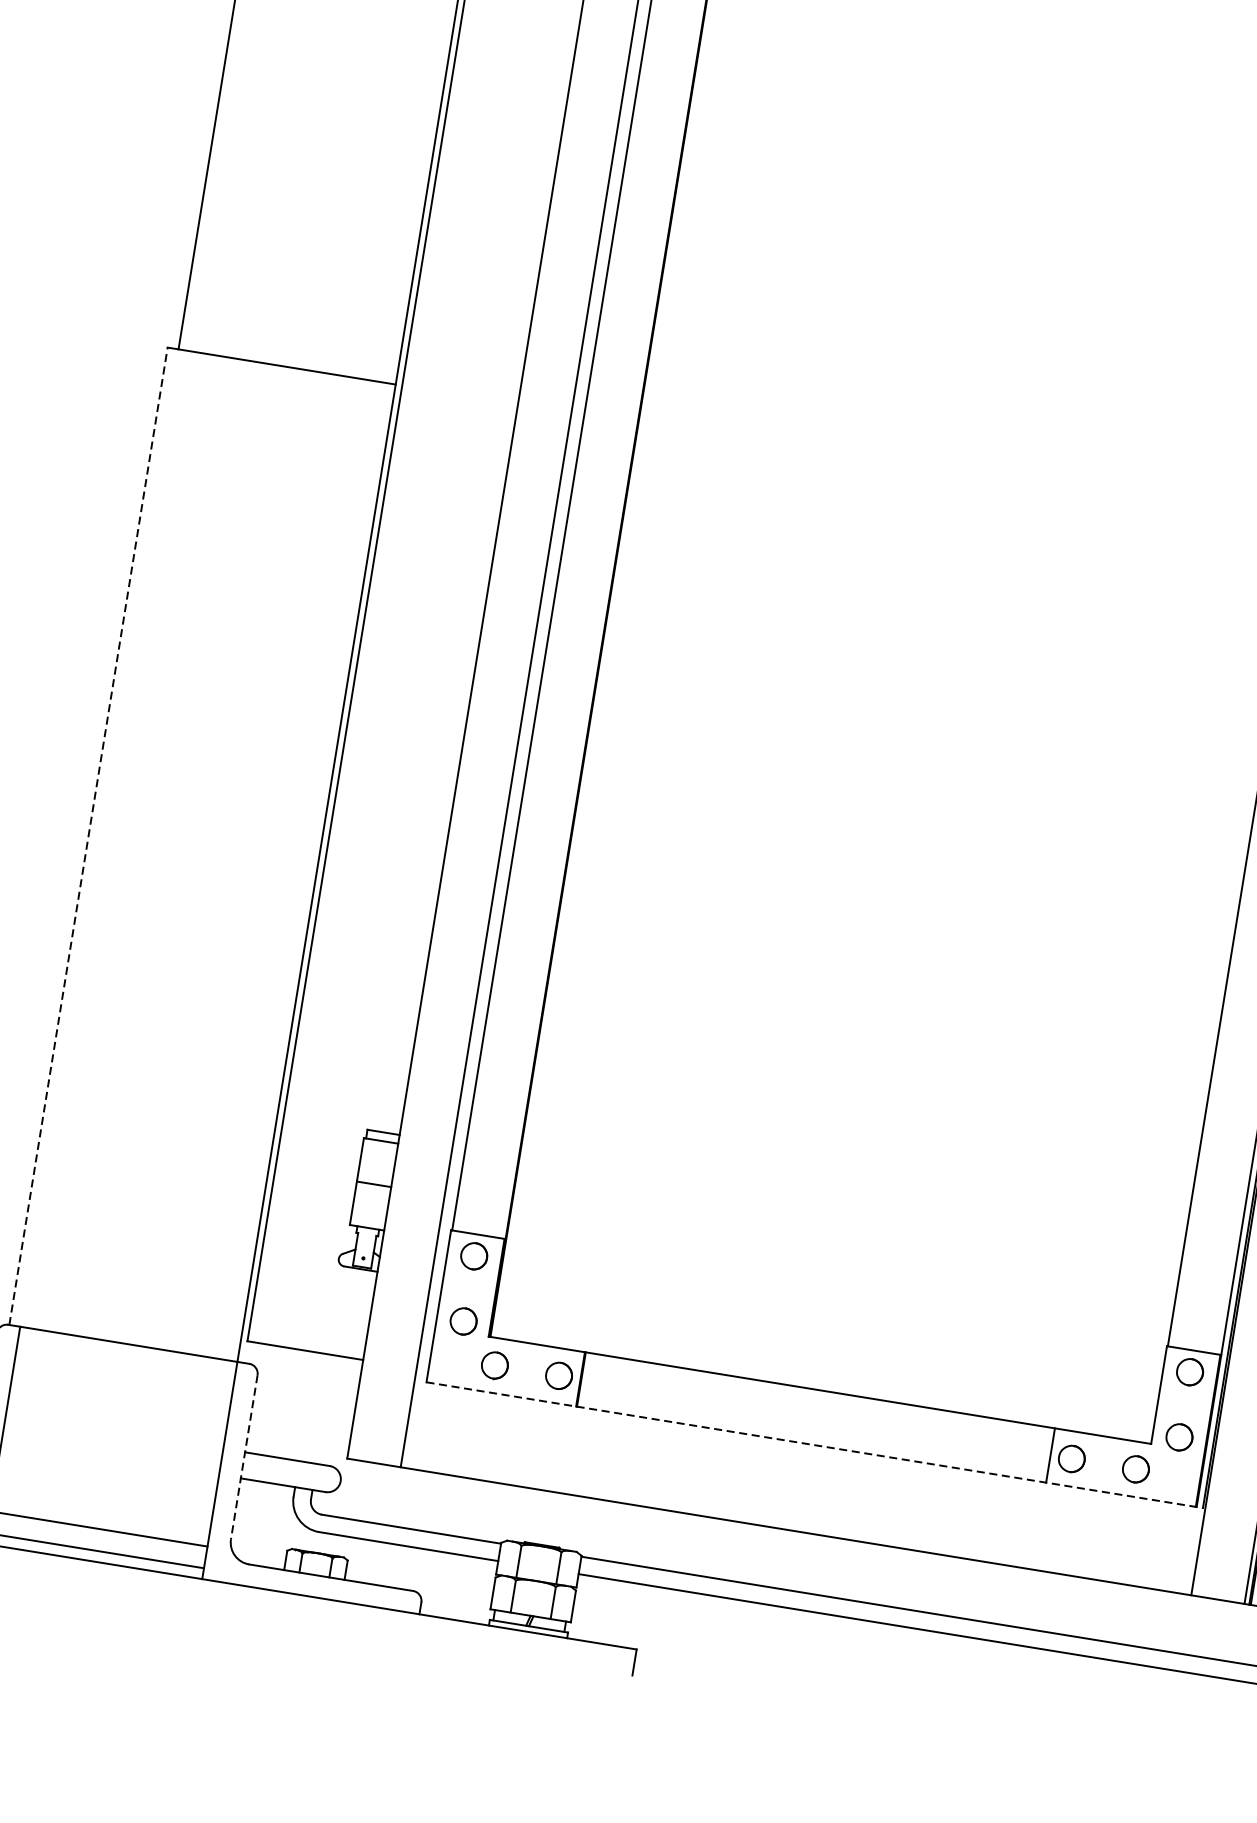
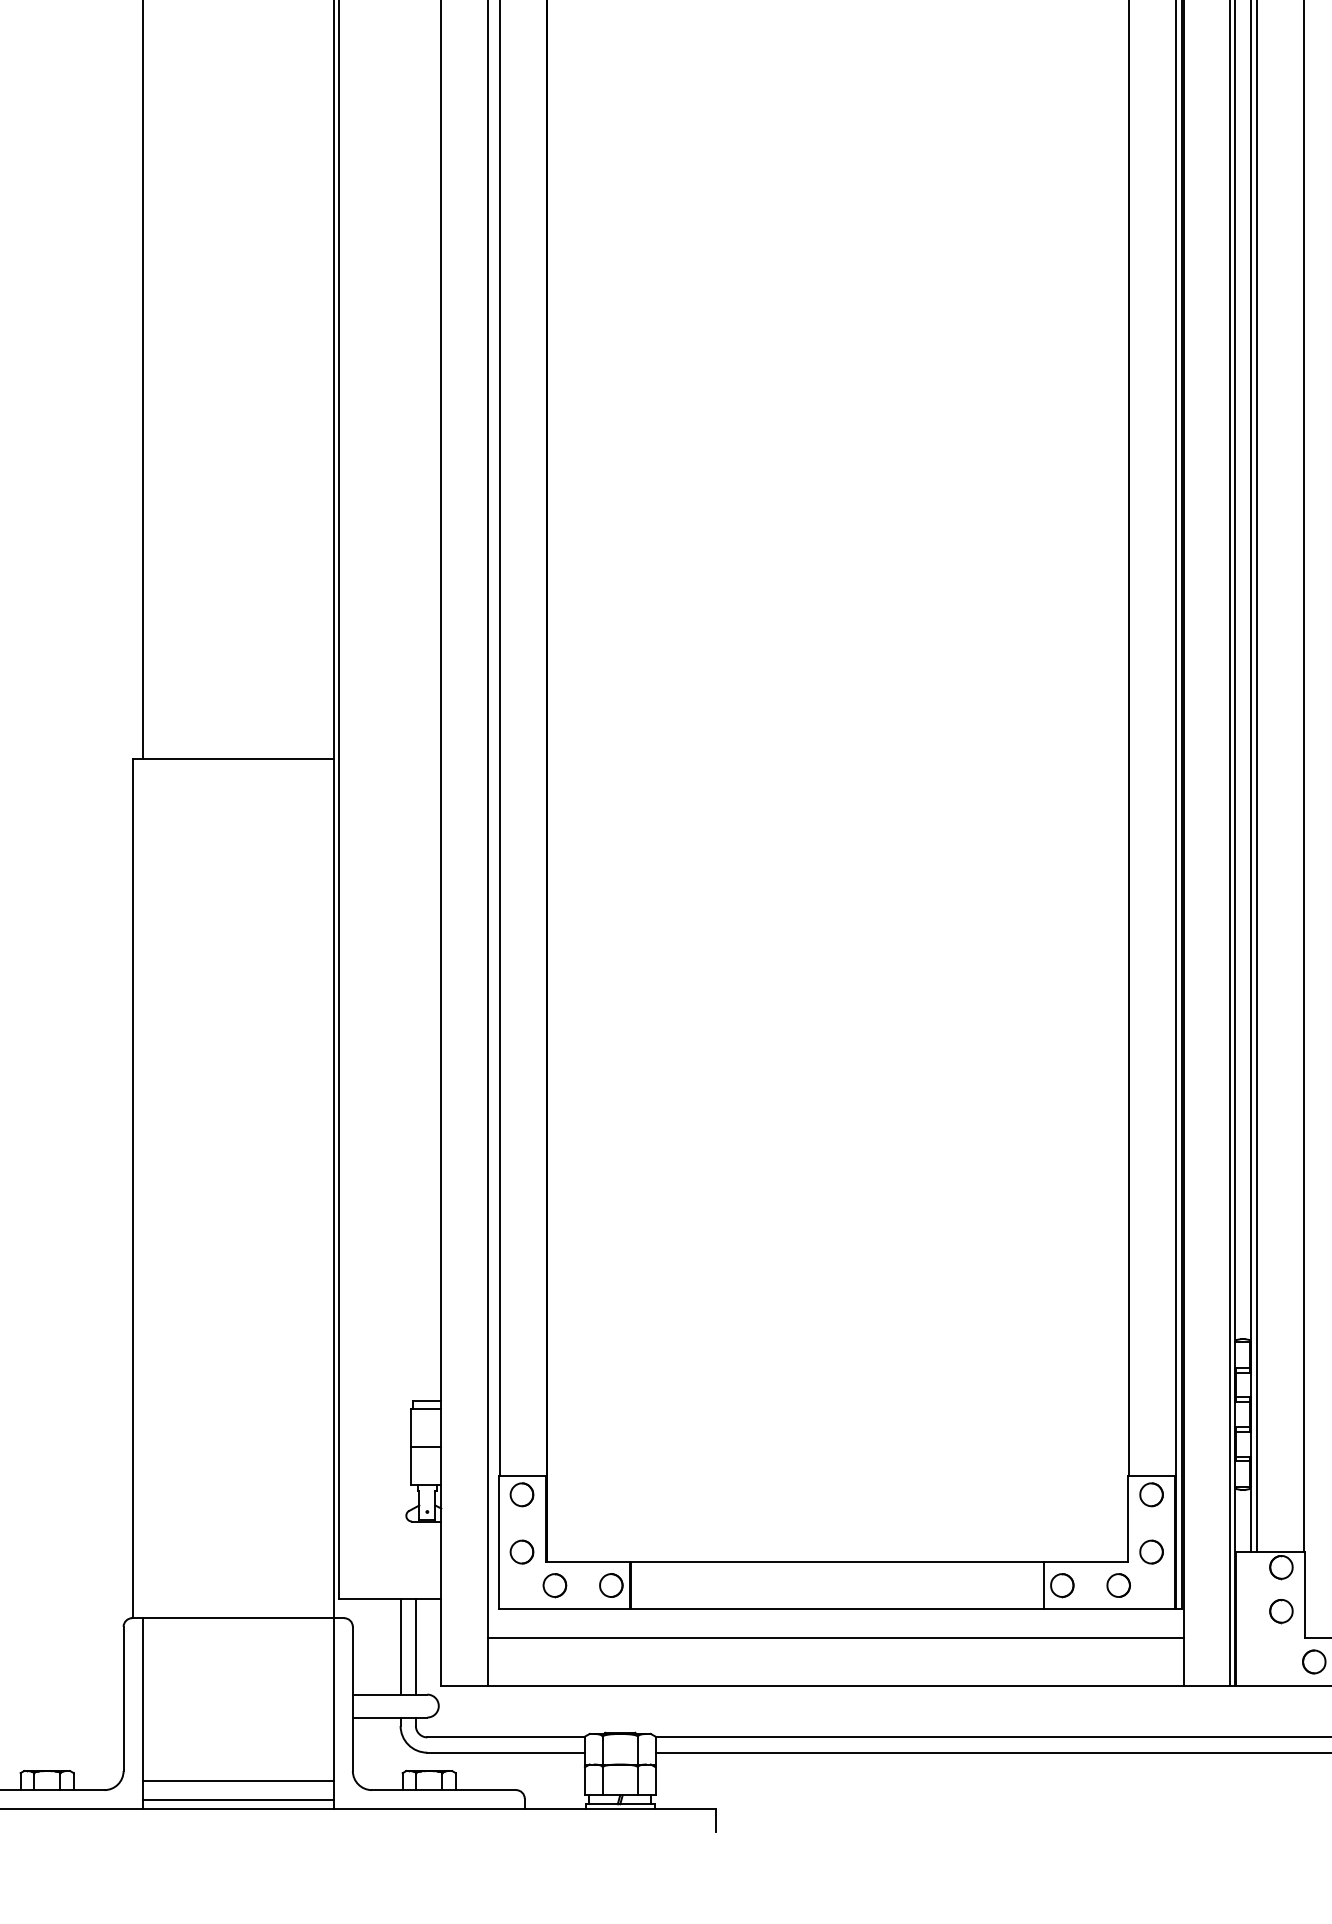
line: (88, 836) -> (133, 1188), dashed -> solid
line: (308, 1406) -> (400, 1646), added
line: (325, 1409) -> (415, 1646), added
line: (815, 1445) -> (840, 1609), dashed -> solid
line: (243, 1457) -> (352, 1699), dashed -> solid
line: (804, 1477) -> (835, 1638), added

